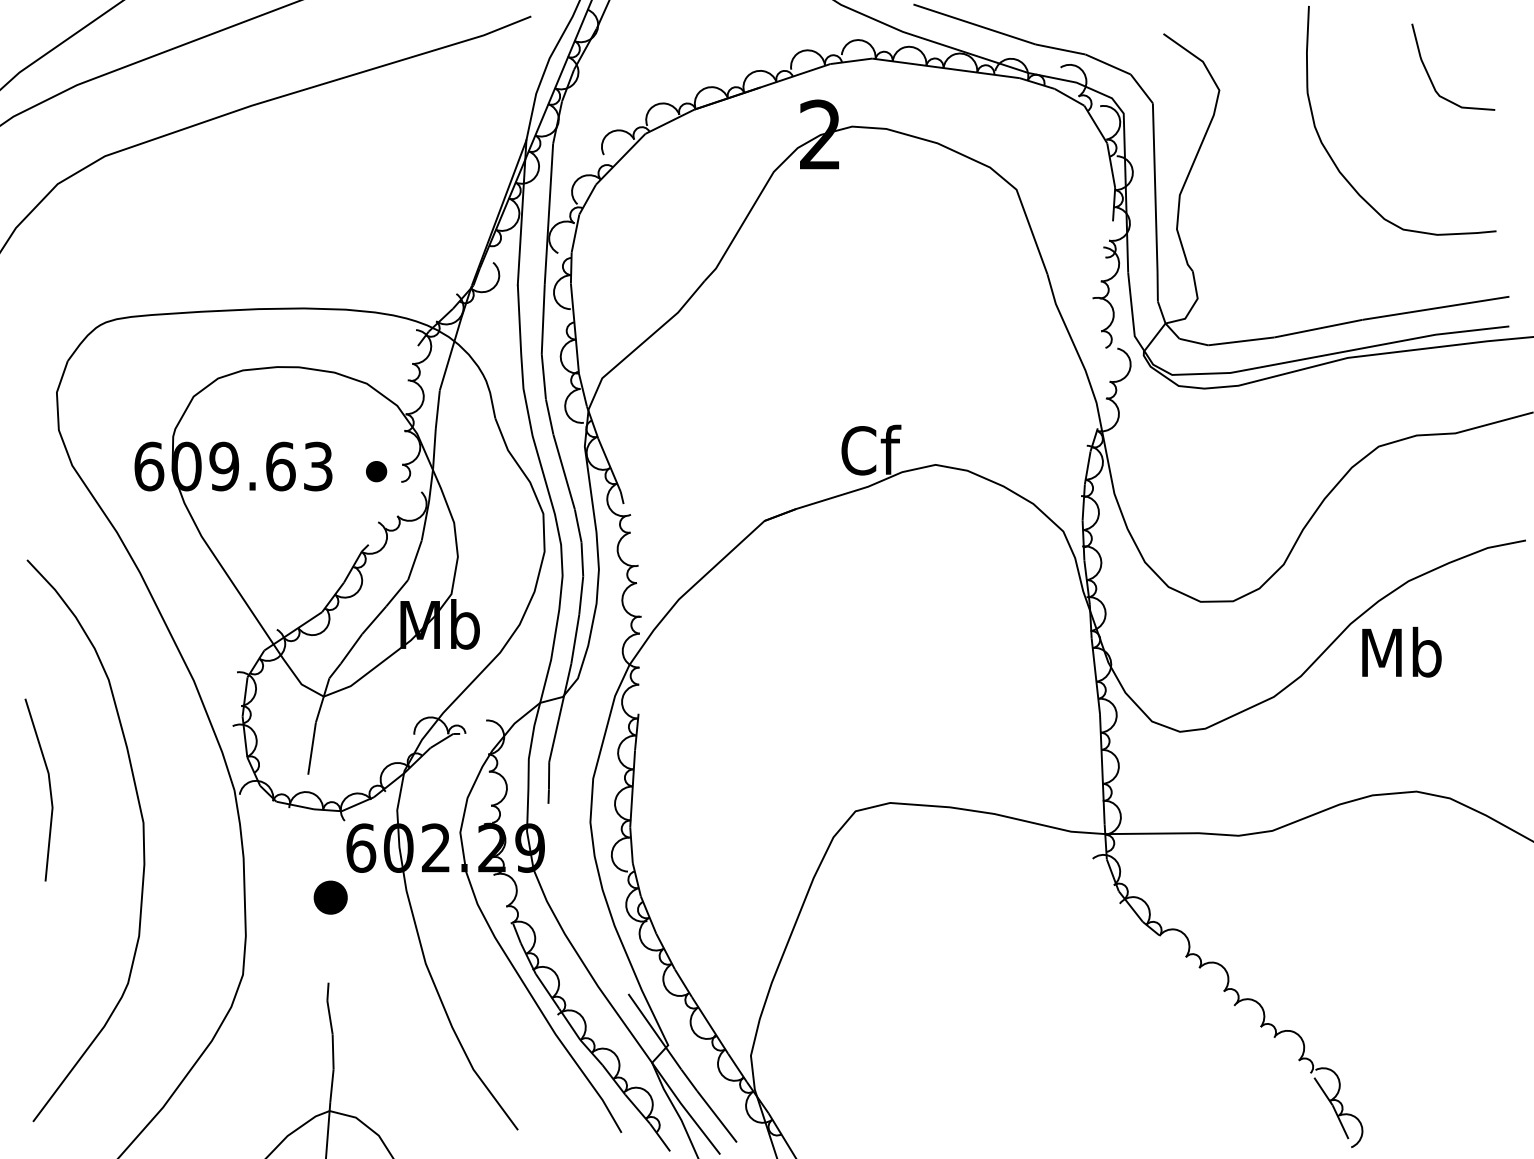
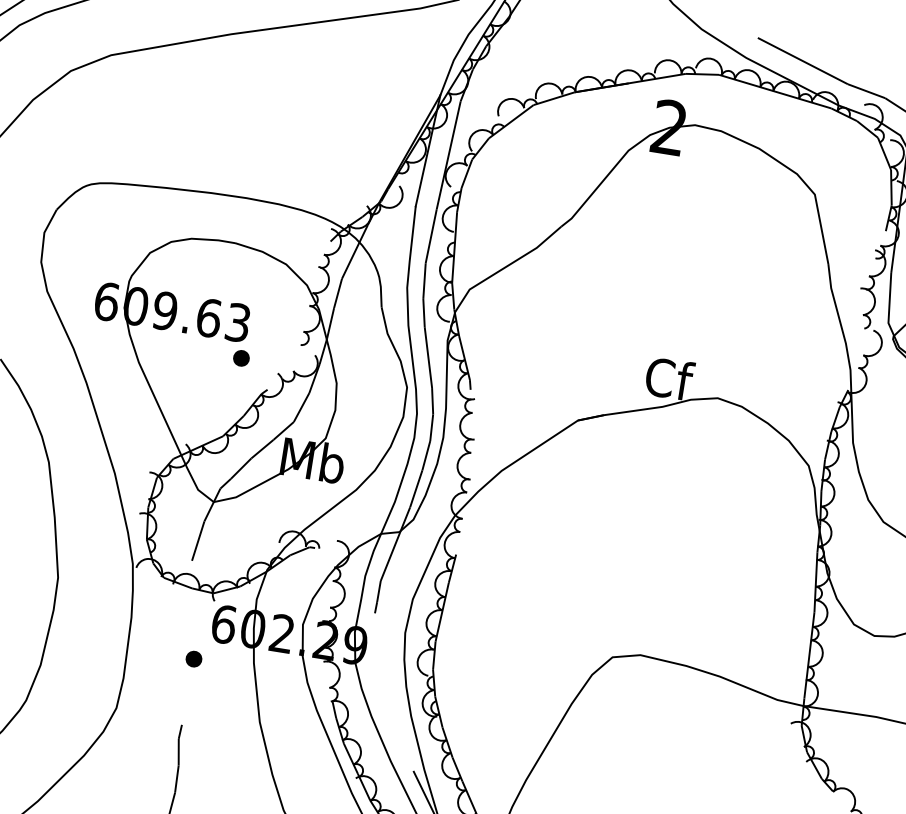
part: (376, 471) -> (241, 358), moved
part: (329, 897) -> (193, 658), size x0.62

